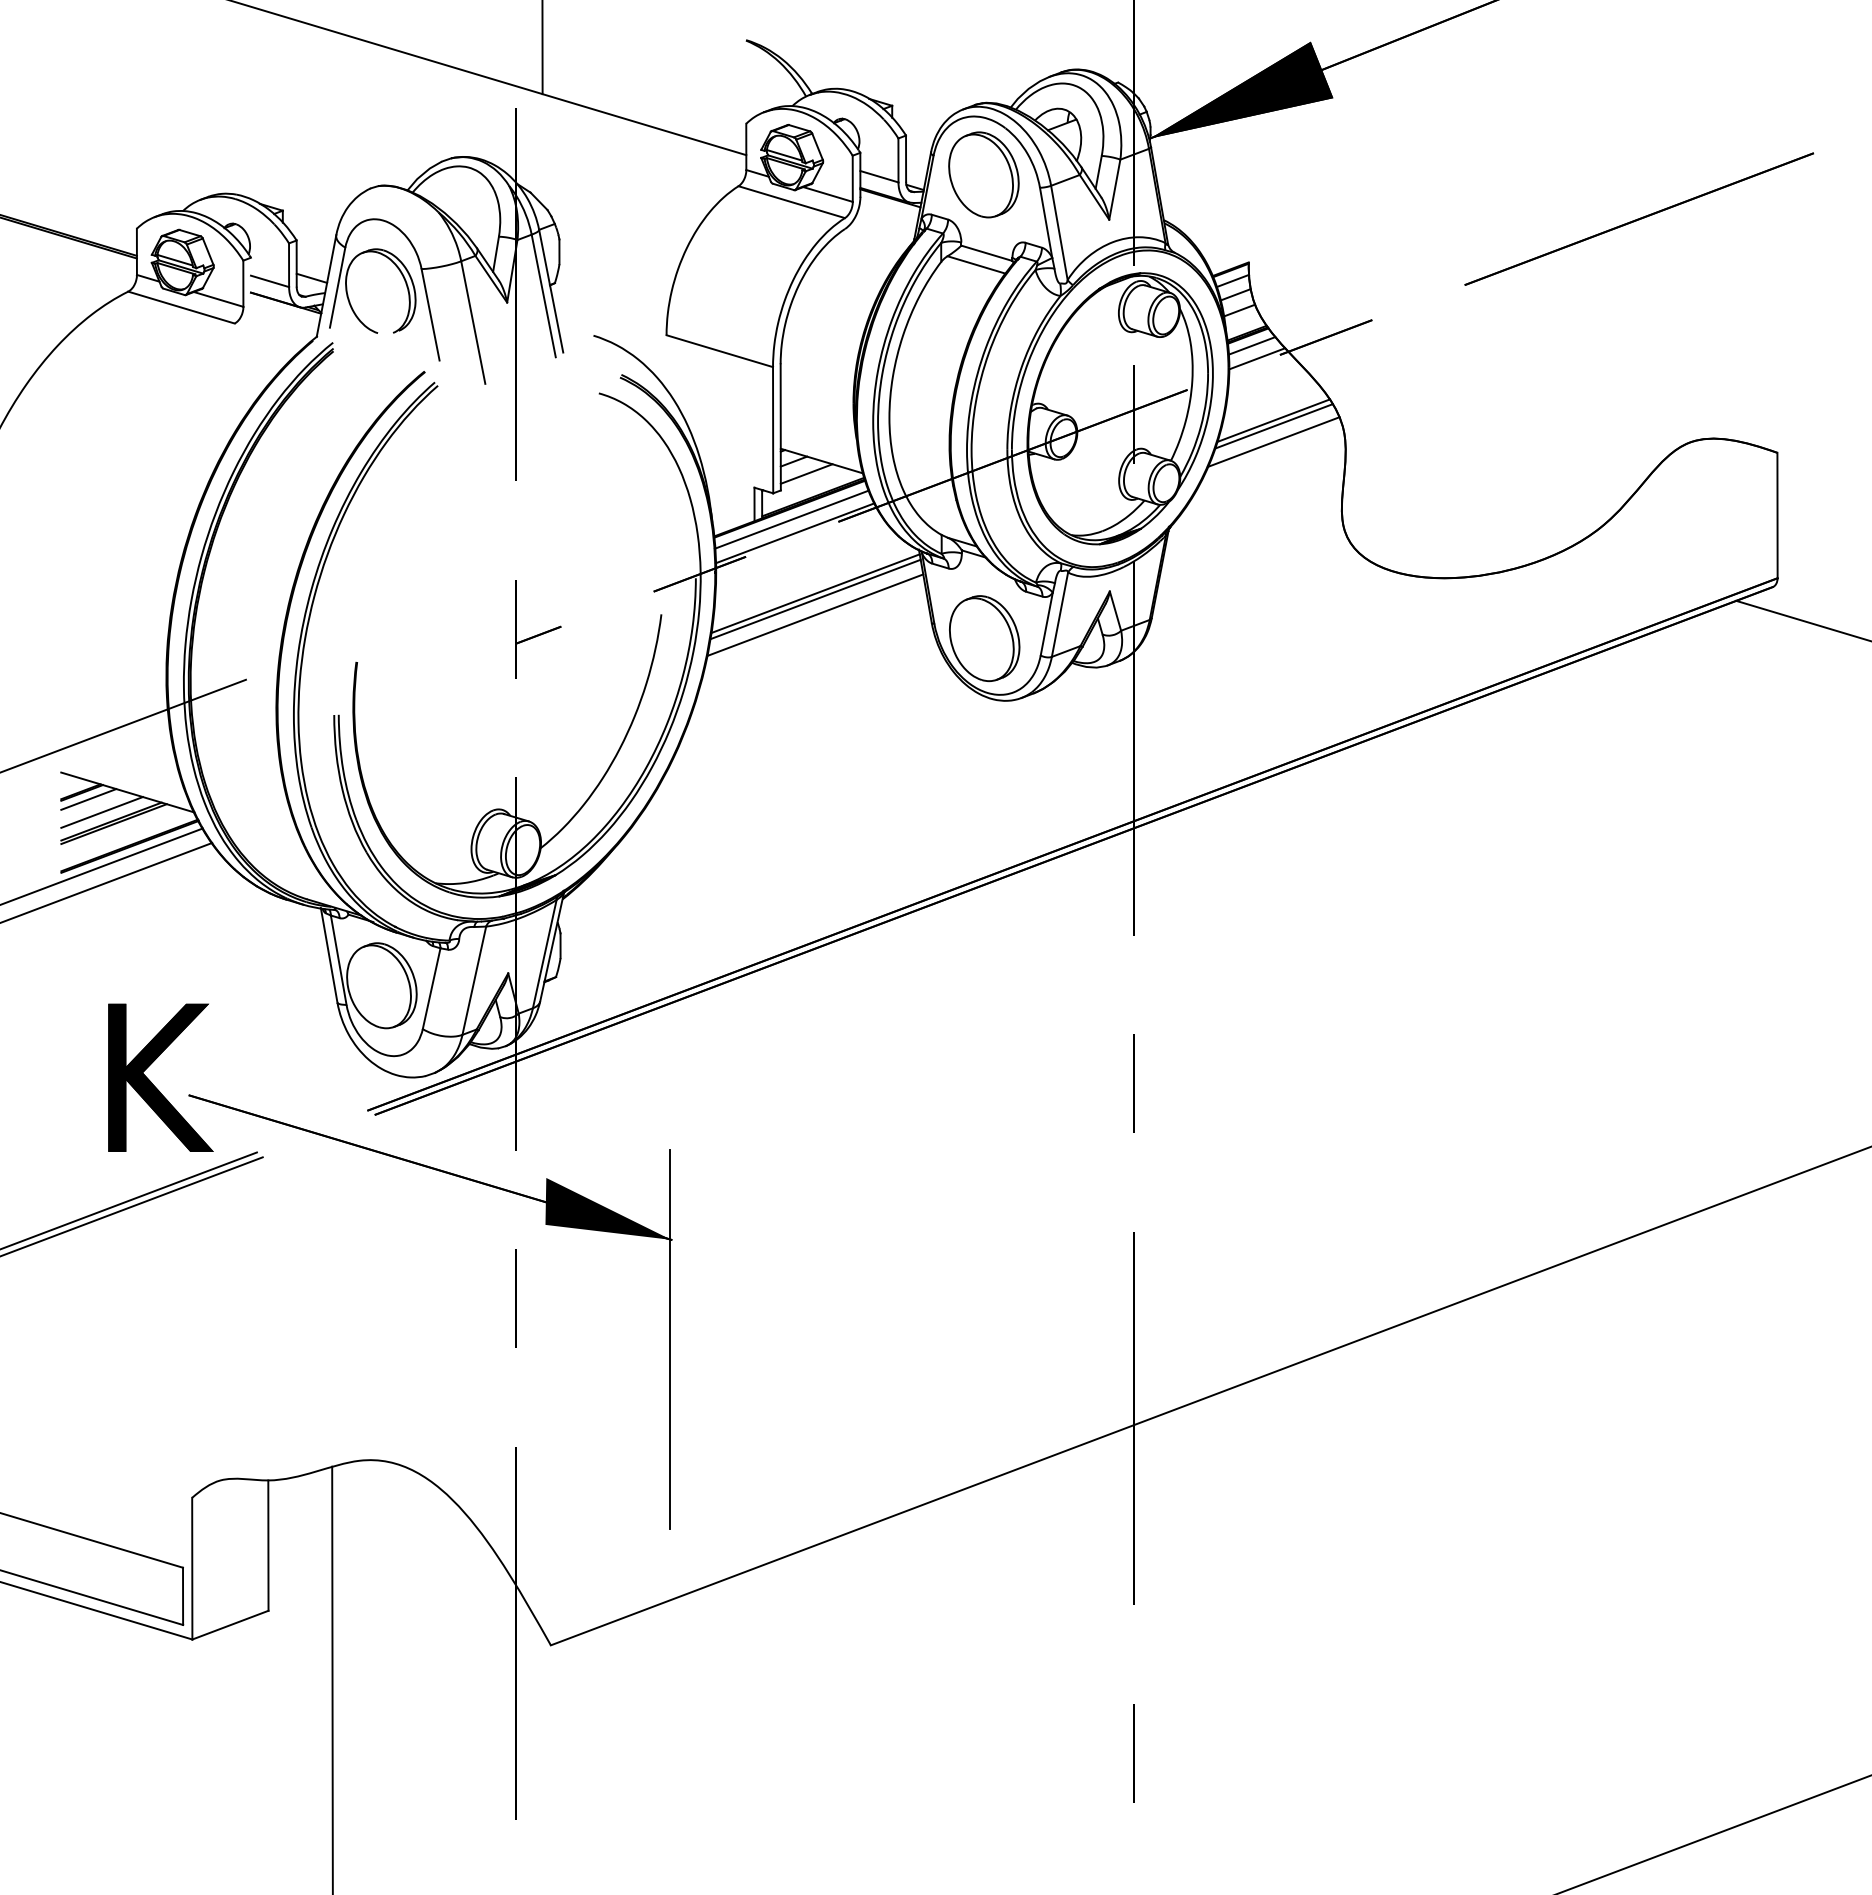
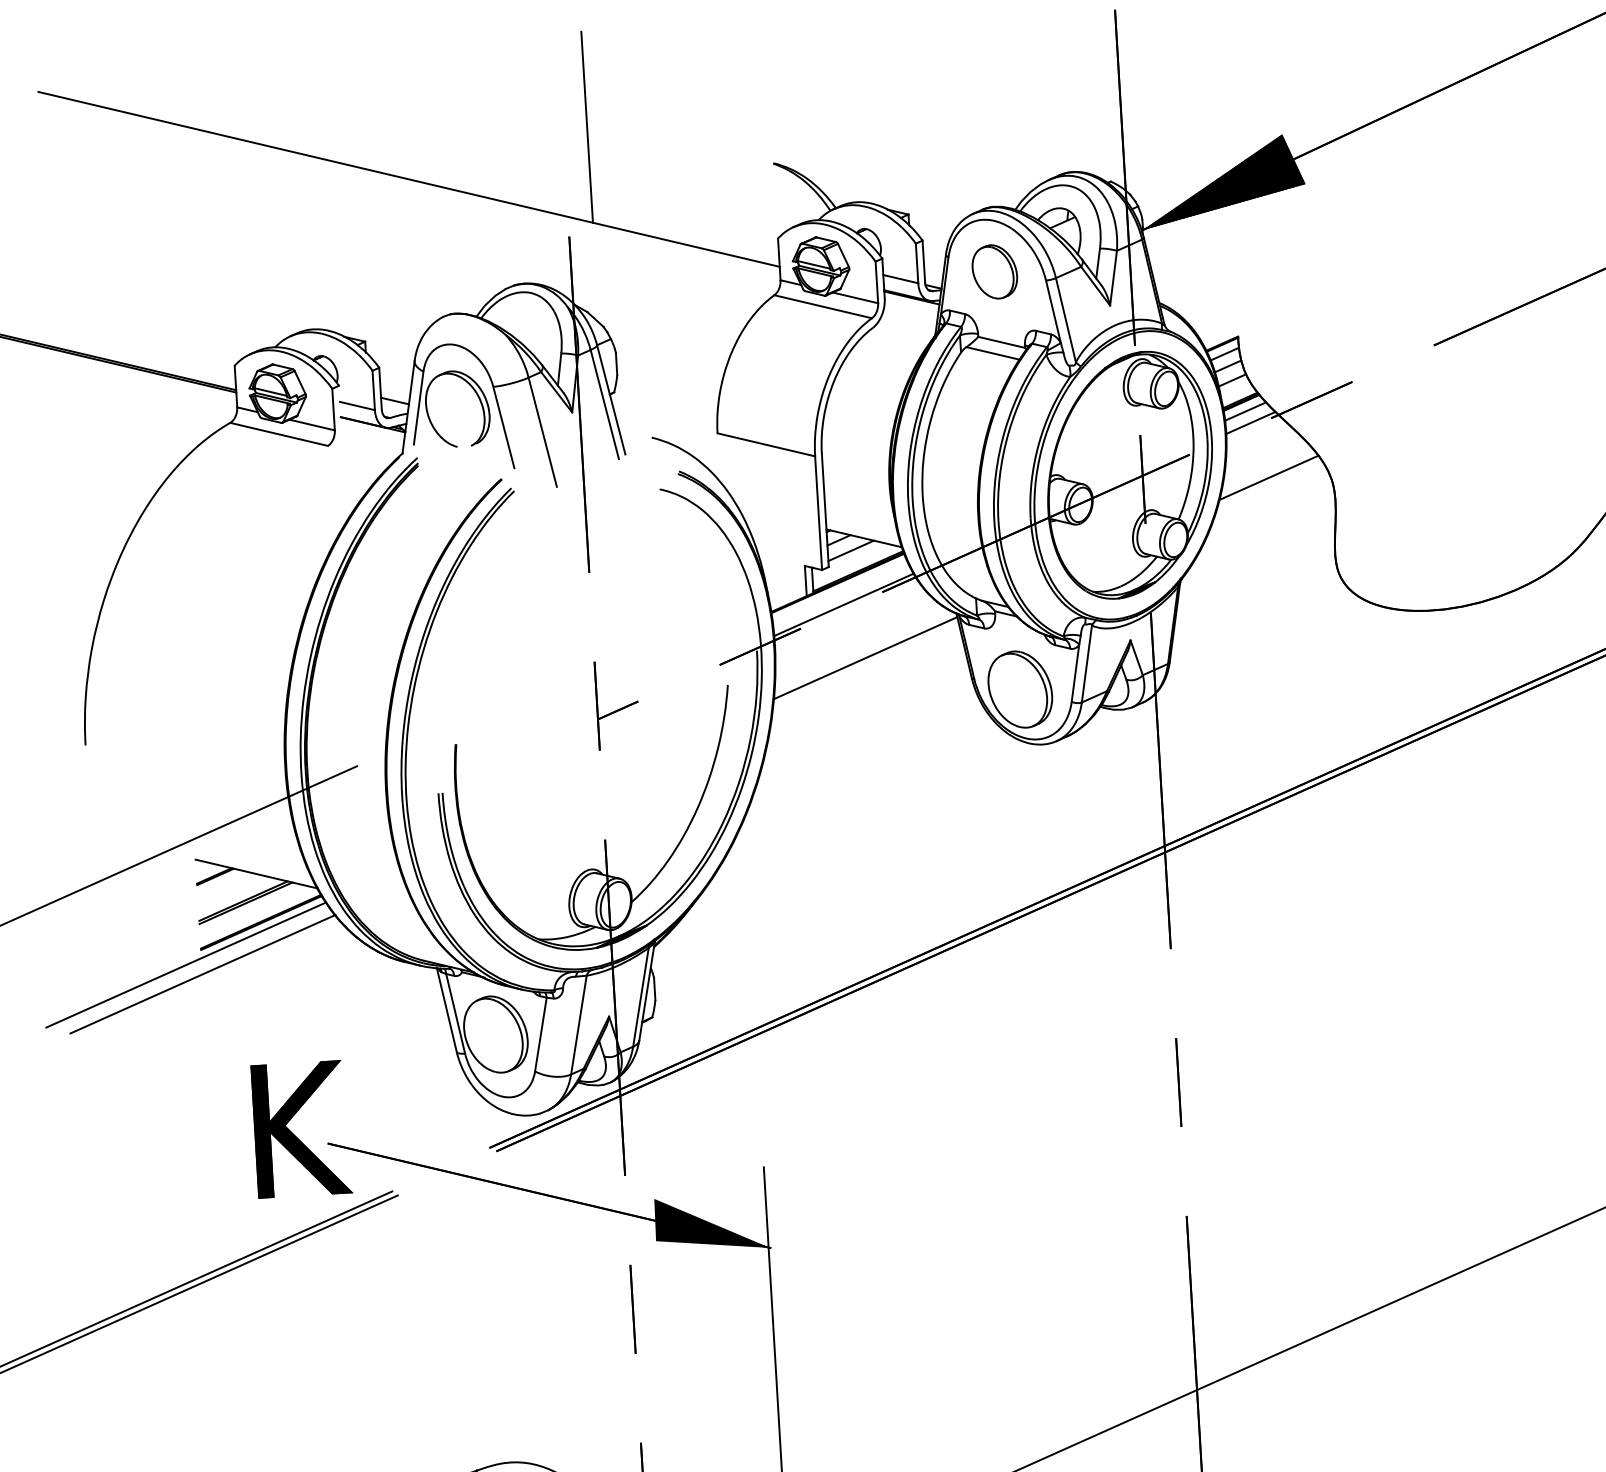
part: (983, 174) -> (994, 271), size x0.7
line: (1273, 426) -> (1269, 483), removed
line: (1273, 441) -> (1269, 496), removed
line: (791, 519) -> (839, 592), removed
line: (815, 599) -> (865, 663), removed
line: (815, 614) -> (866, 676), removed
line: (88, 799) -> (221, 882), removed
line: (101, 812) -> (234, 893), removed

